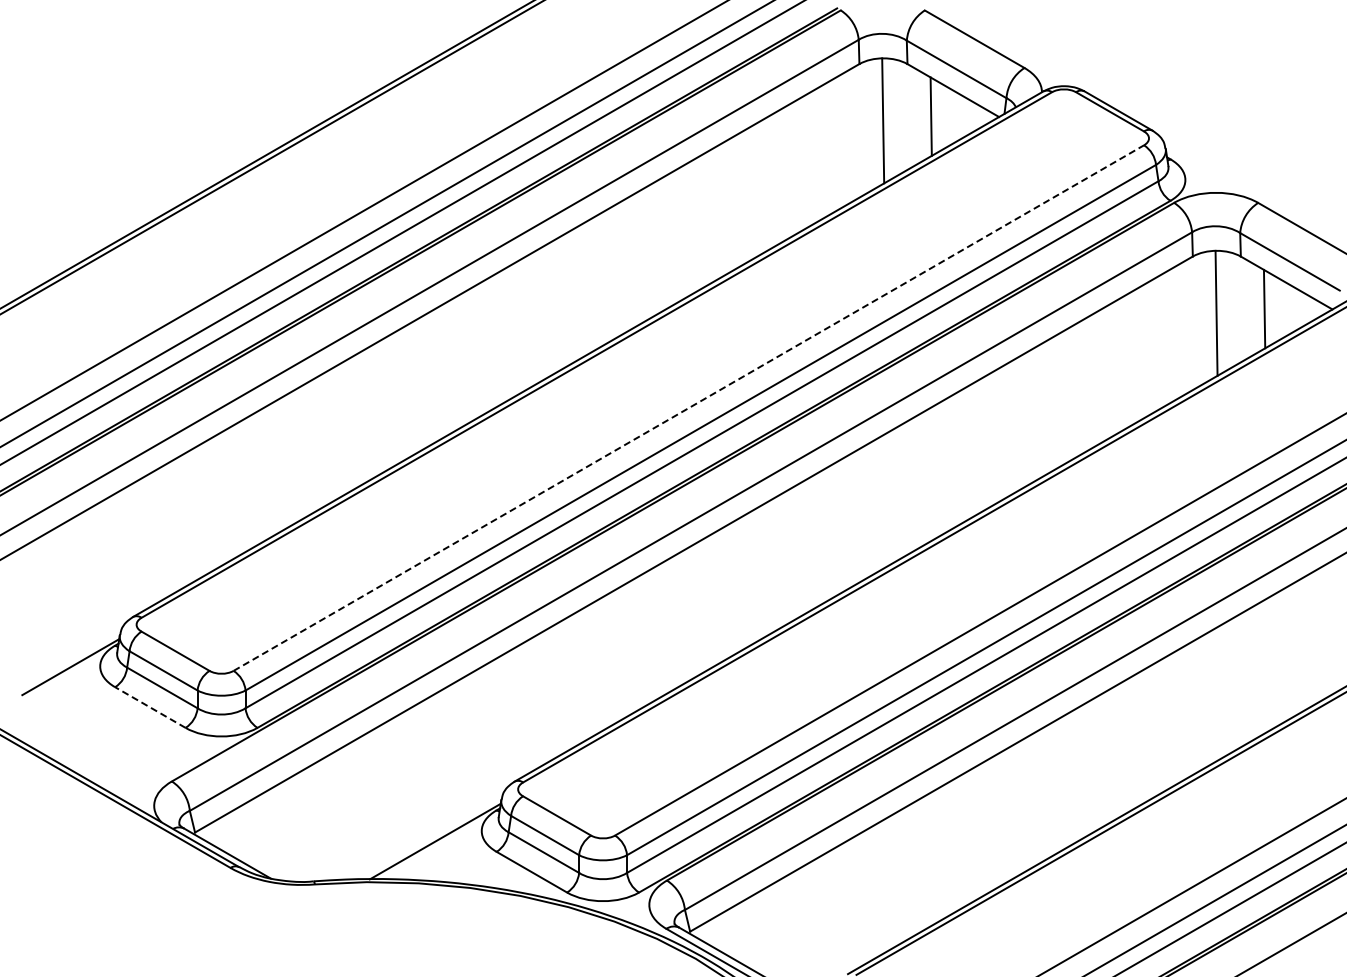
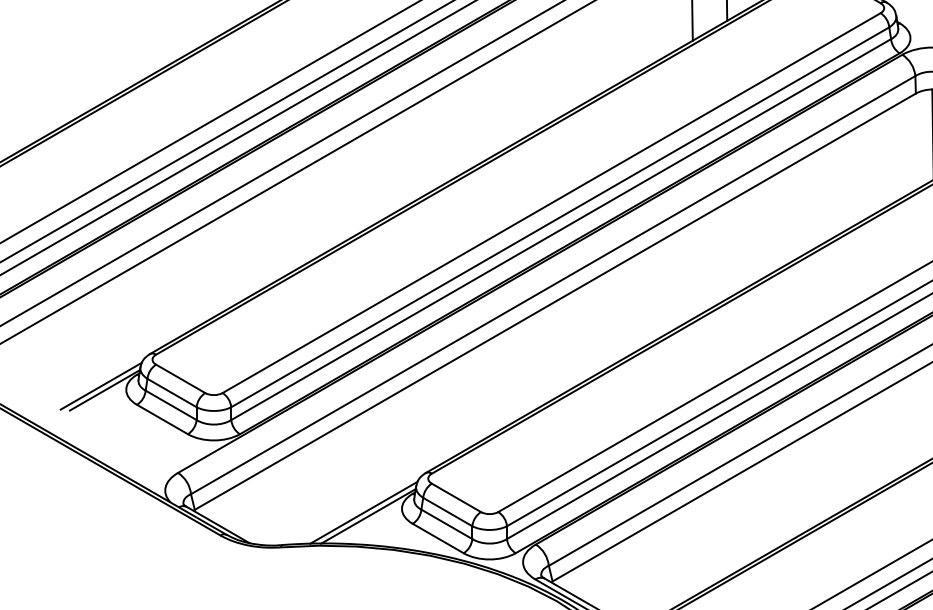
line: (688, 408) -> (551, 203), dashed -> solid
line: (65, 661) -> (101, 386), added
line: (150, 707) -> (162, 419), dashed -> solid
line: (428, 836) -> (363, 512), added

